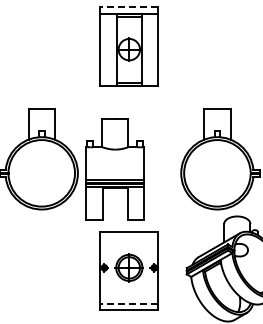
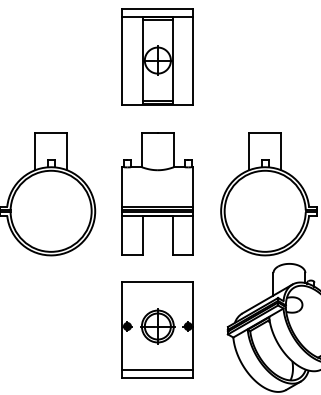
line: (128, 7) -> (156, 9), dashed -> solid
part: (114, 169) -> (156, 194), moved
line: (128, 303) -> (156, 369), dashed -> solid

